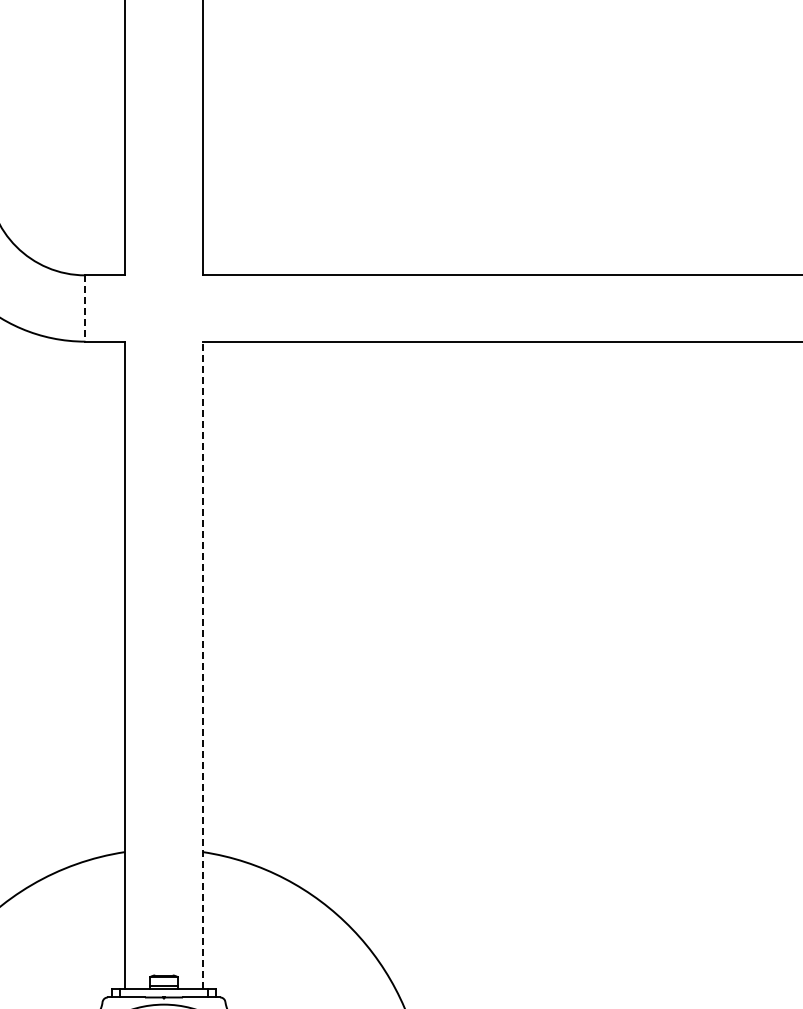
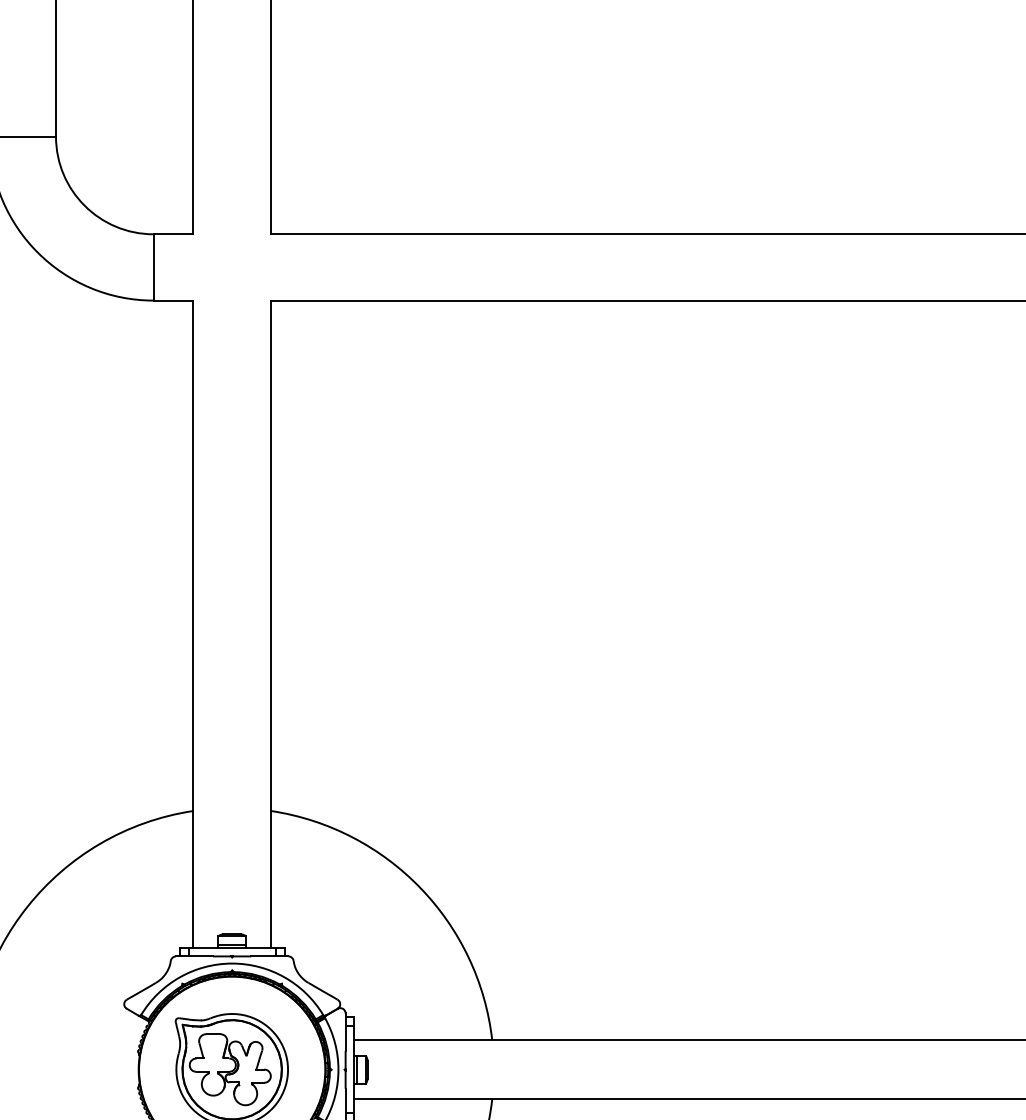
line: (85, 308) -> (153, 267), dashed -> solid
line: (202, 665) -> (270, 624), dashed -> solid

